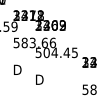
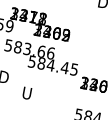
text: (46, 52) -> (41, 63), 504.45 -> 584.45
text: (39, 79) -> (27, 93), D -> U

